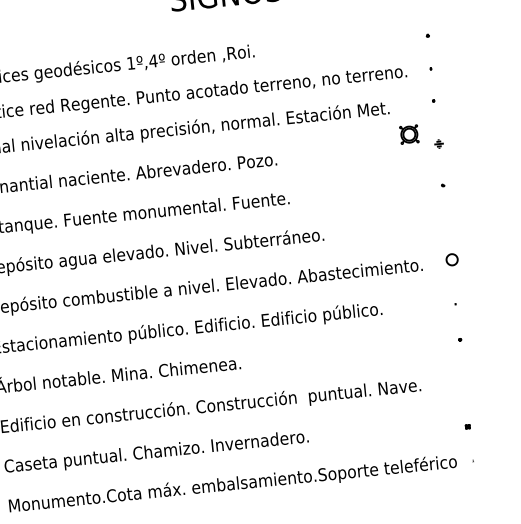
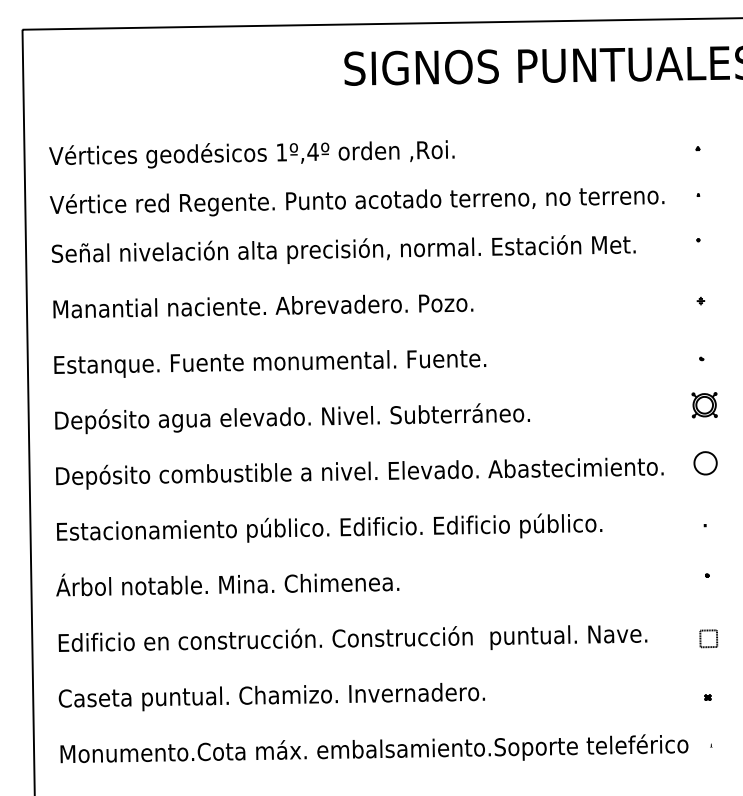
part: (409, 134) -> (704, 405), moved
part: (438, 144) -> (700, 301), size x0.62
part: (452, 259) -> (705, 463), size x1.43
part: (464, 384) -> (708, 638), added

